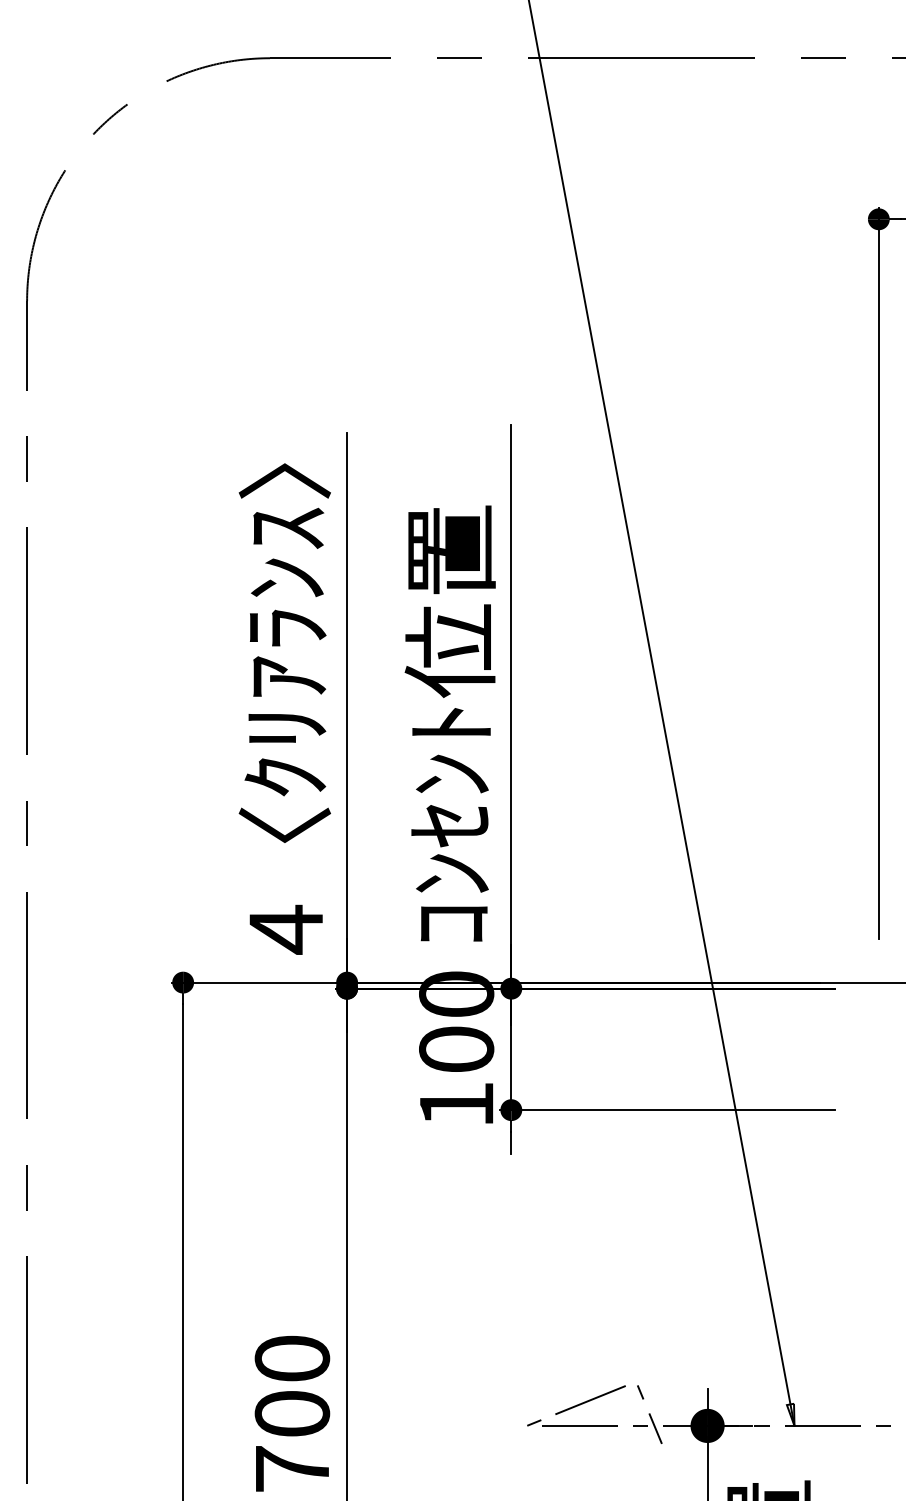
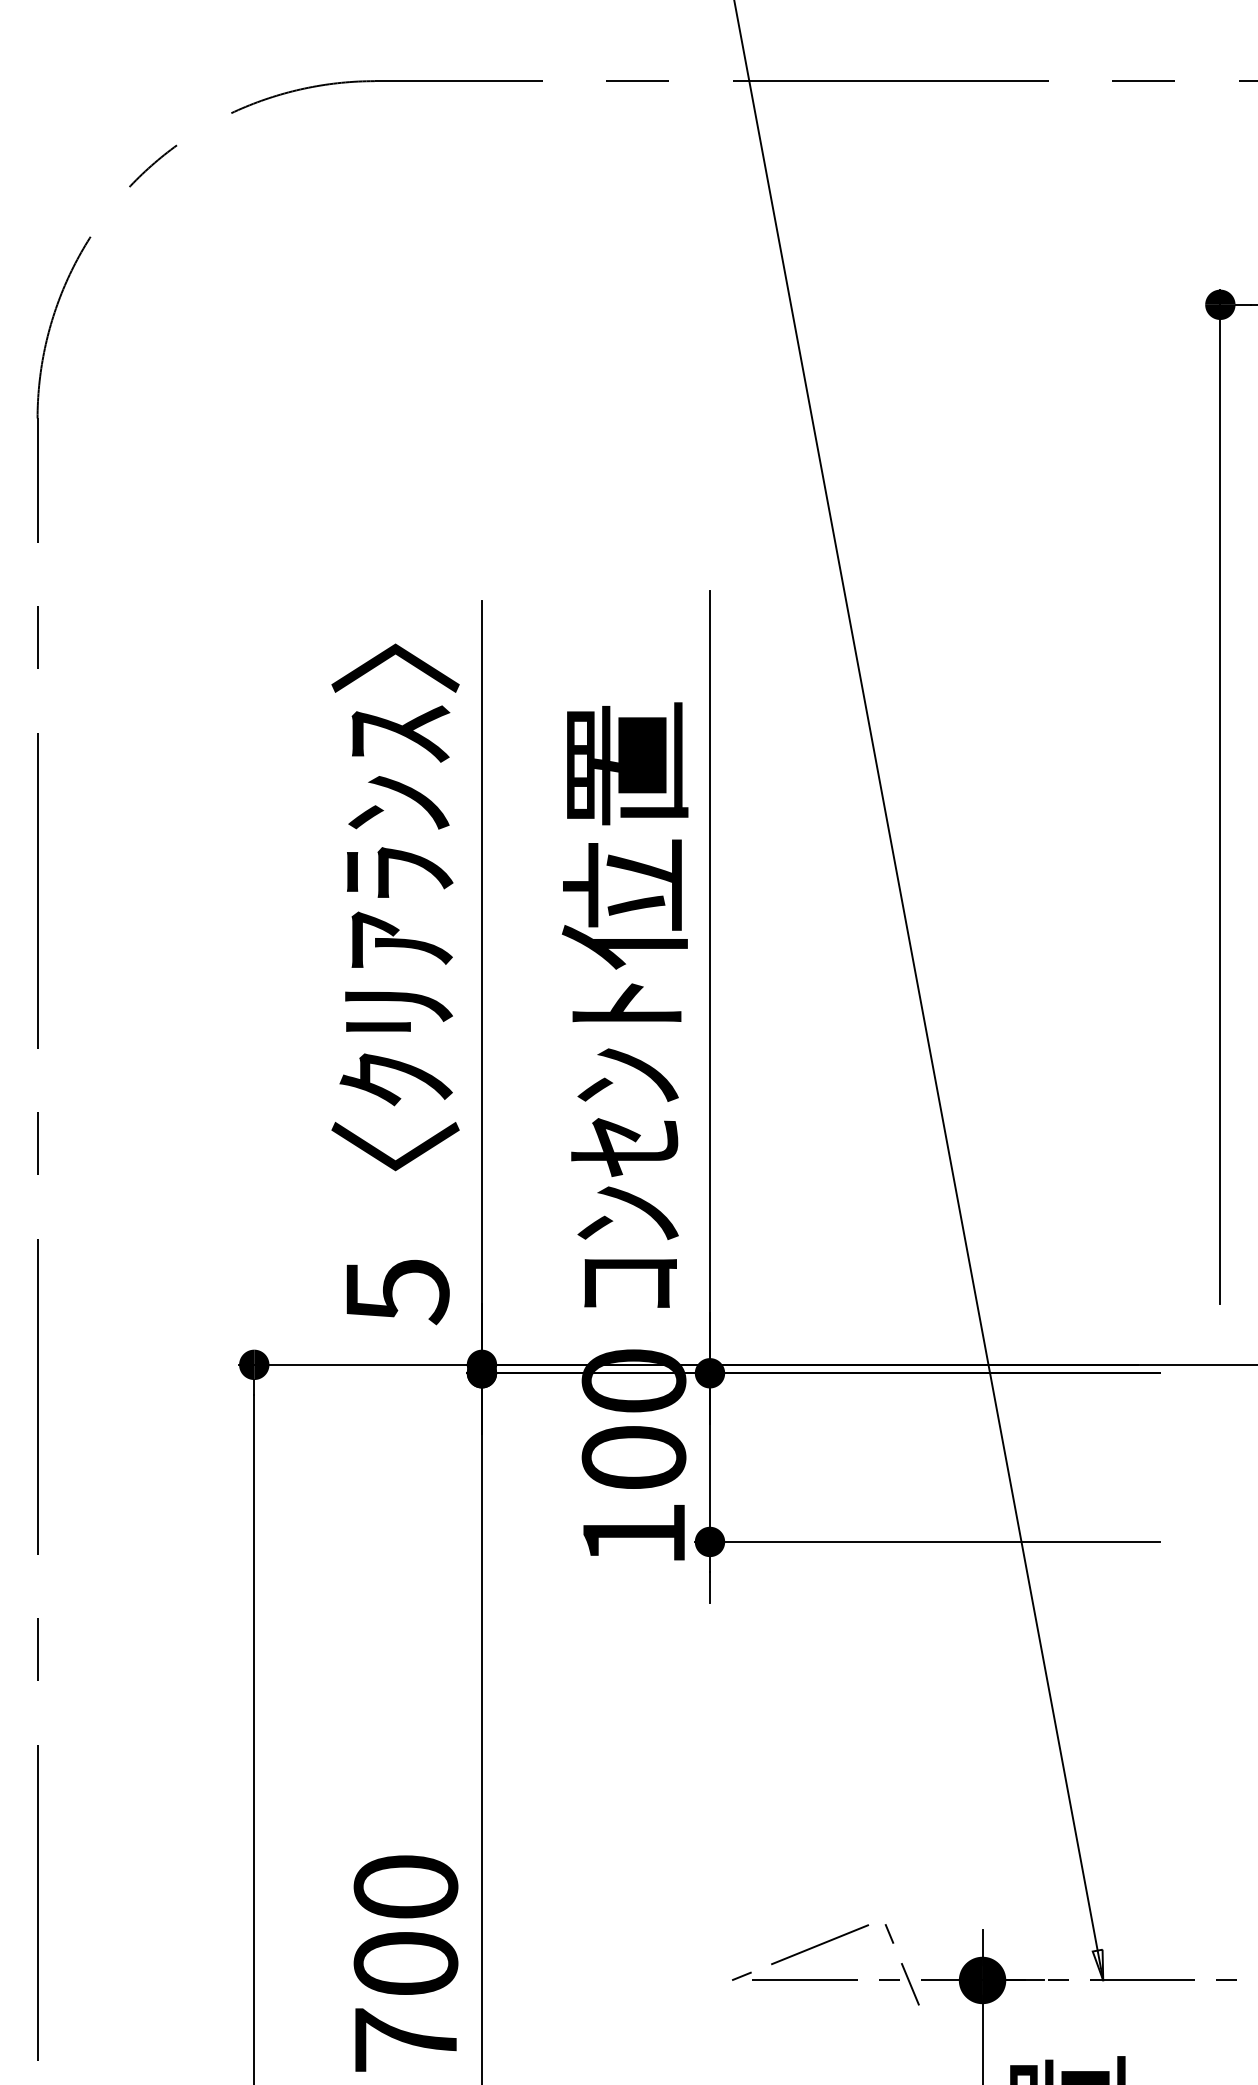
text: (286, 929) -> (397, 1291), 4 -> 5

